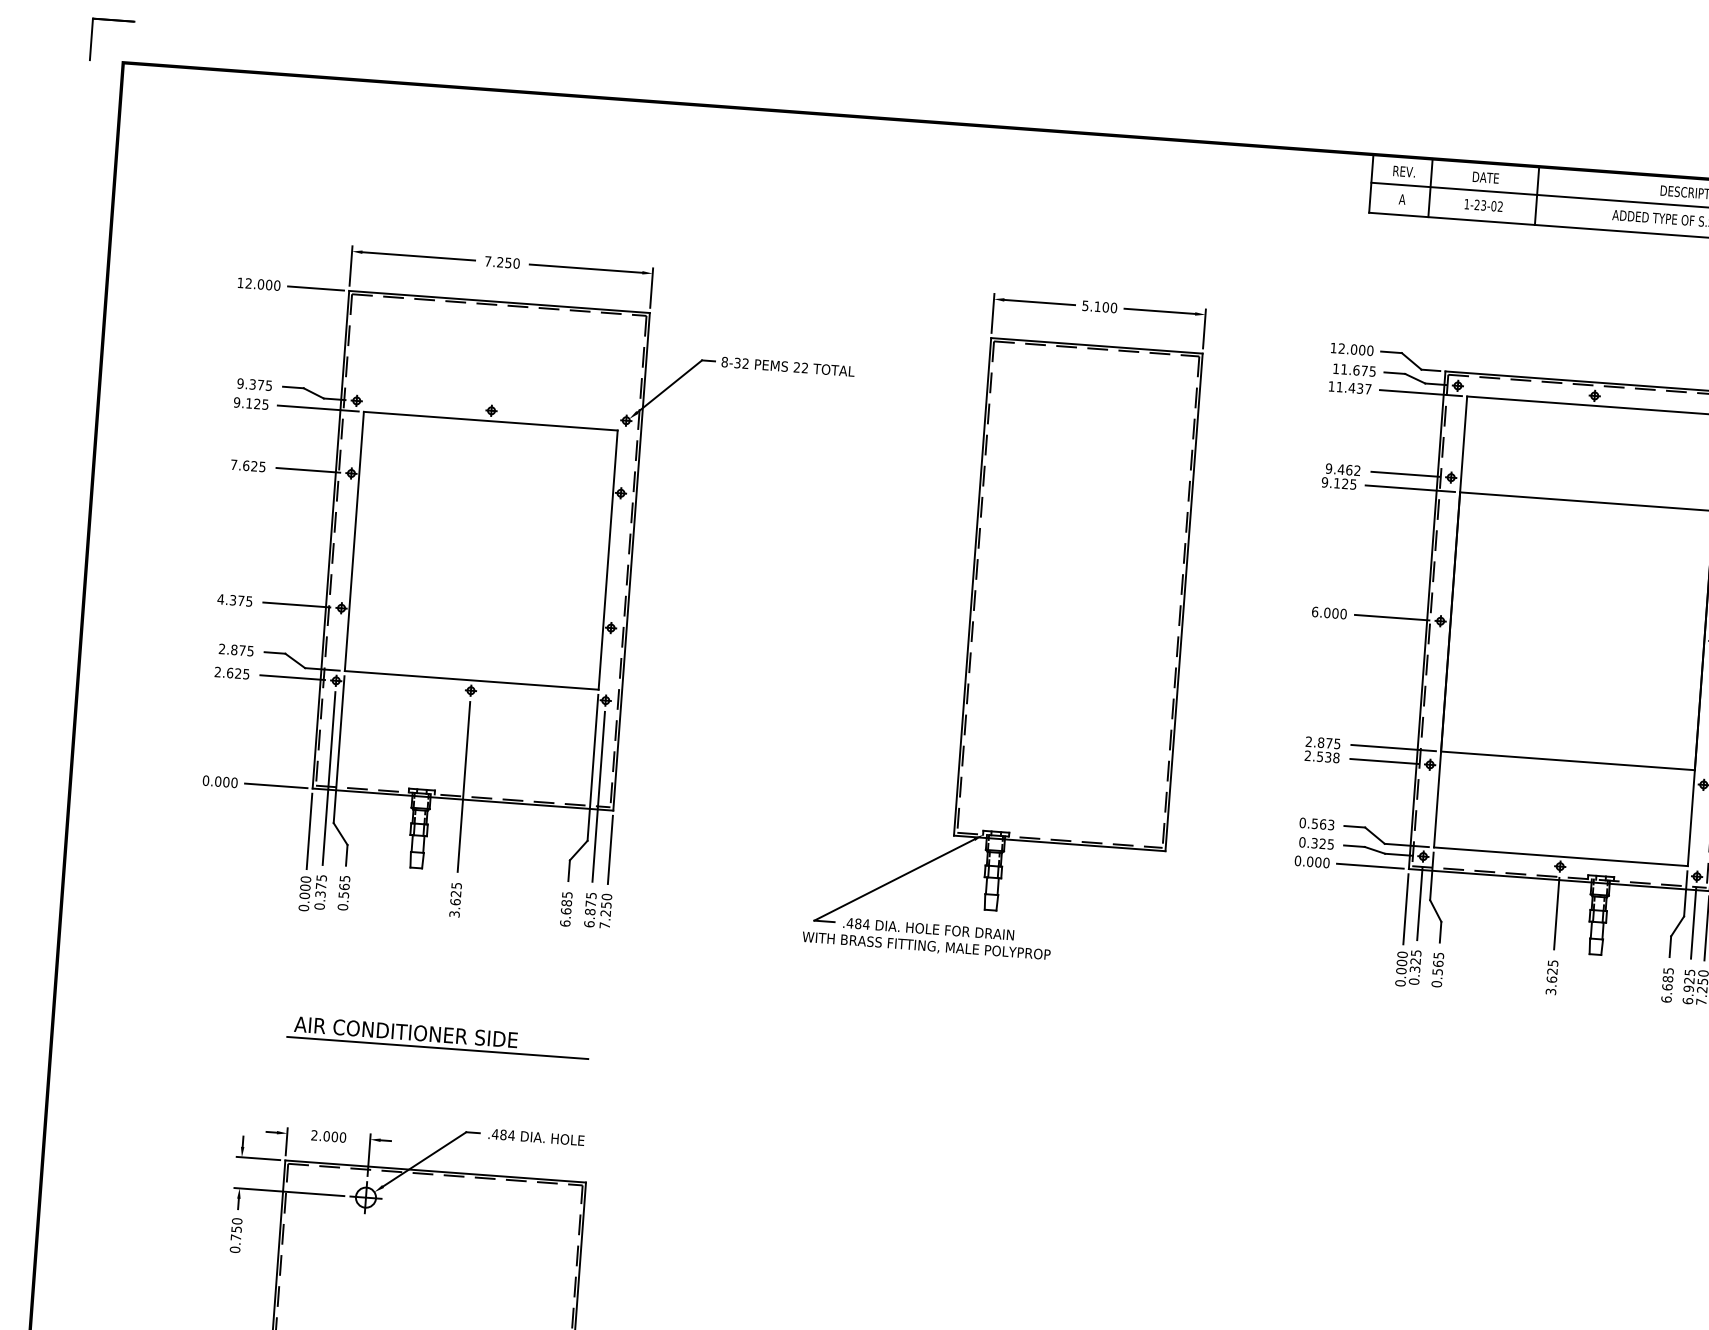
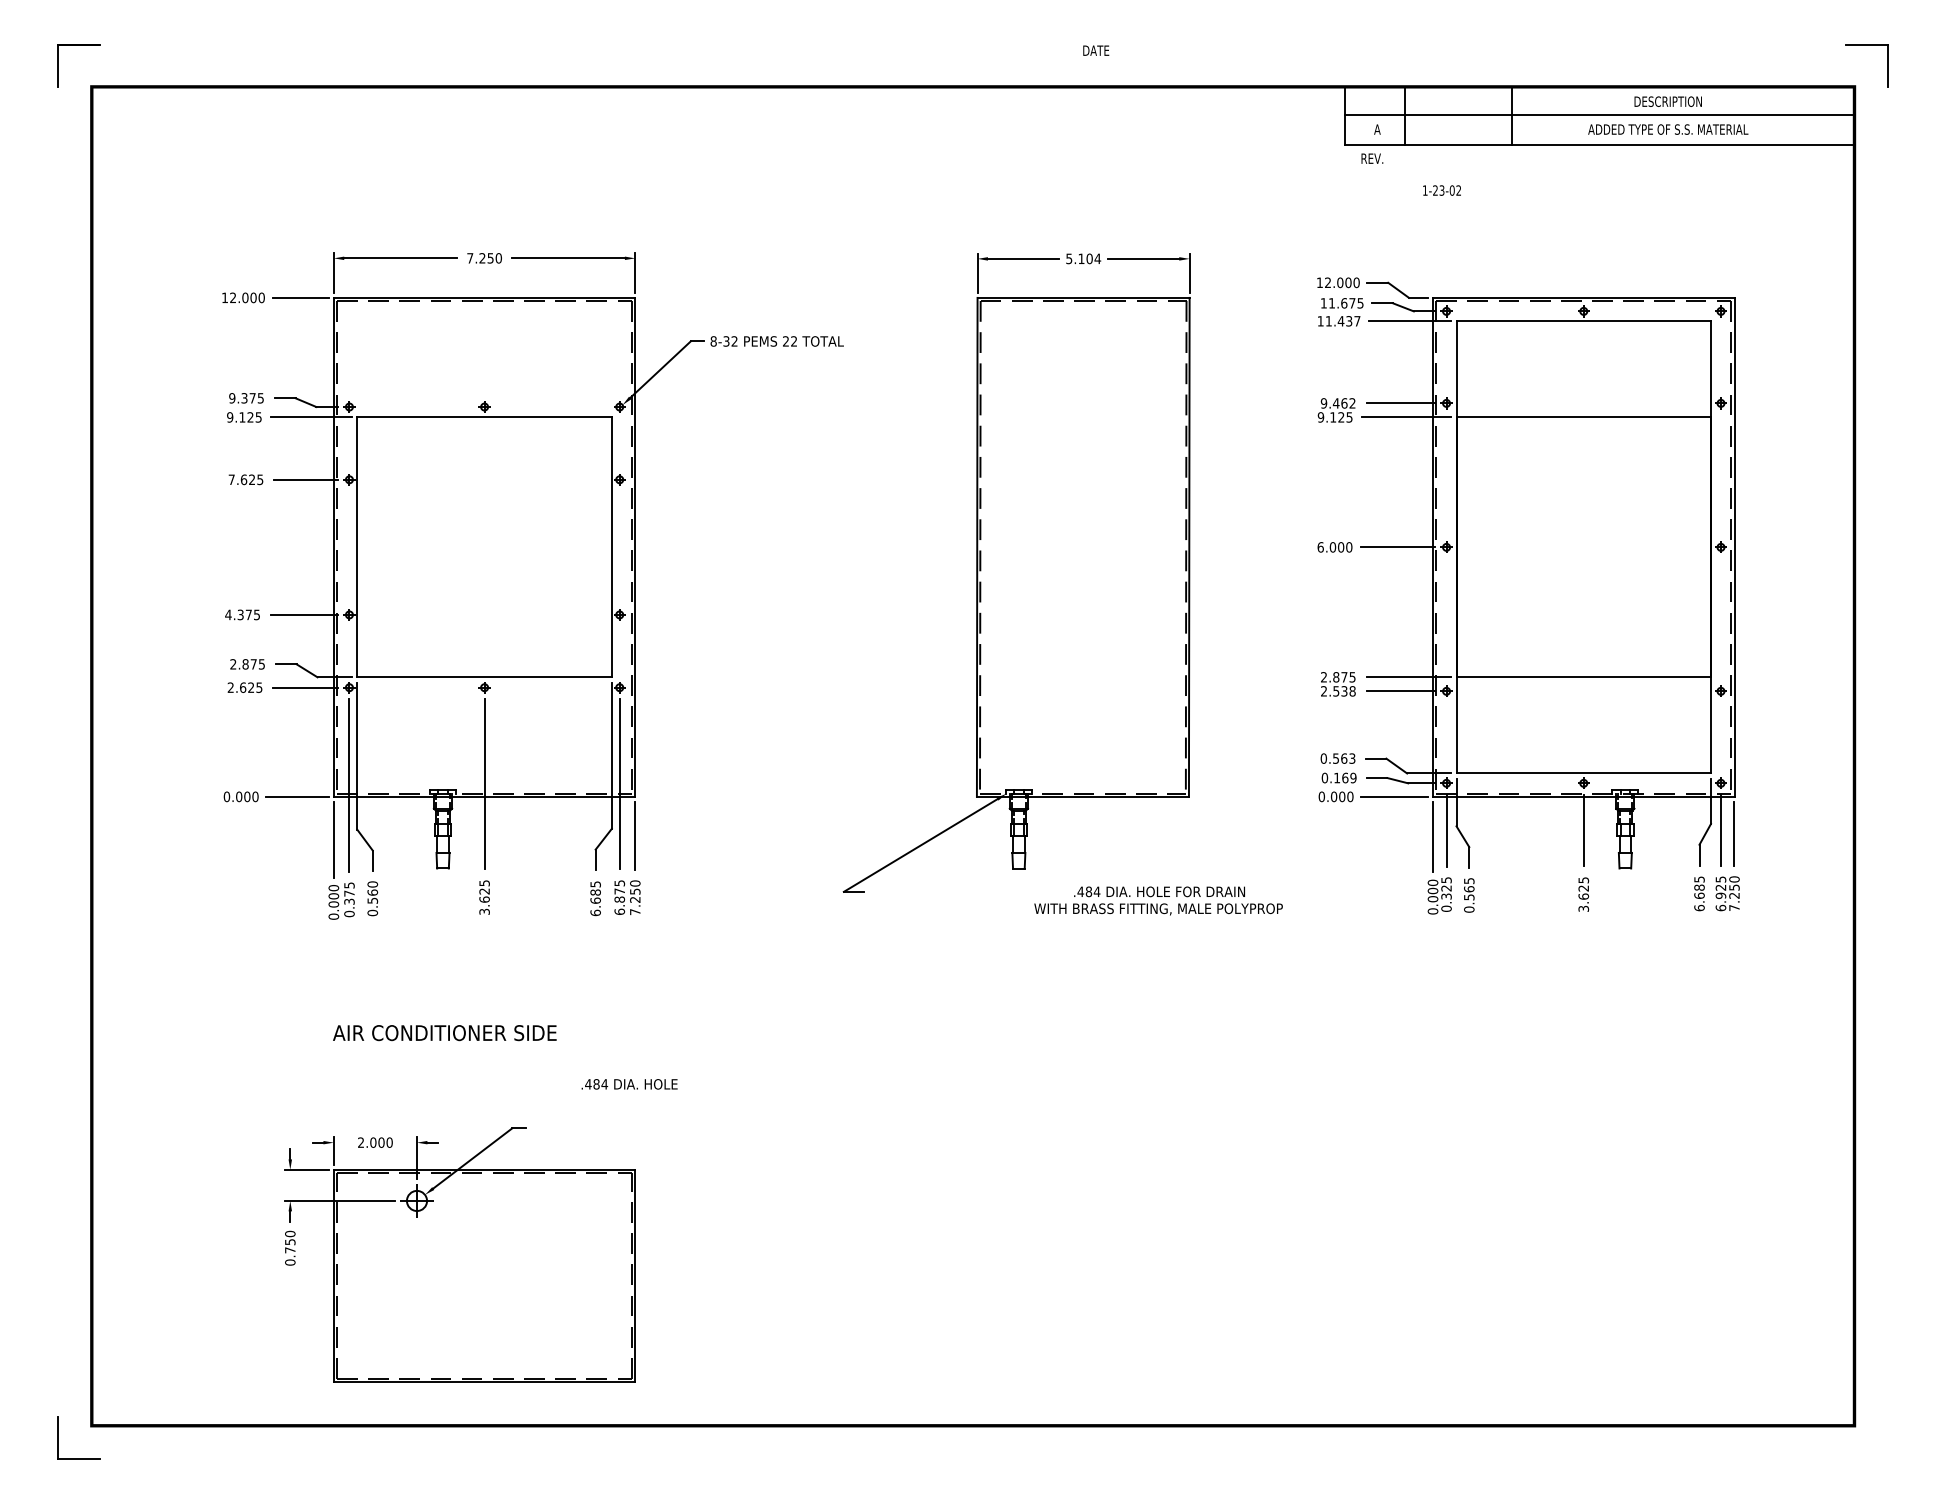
text: (1404, 171) -> (1372, 158), moved
text: (1486, 177) -> (1096, 50), moved
text: (1483, 205) -> (1441, 190), moved
text: (1113, 307) -> (1097, 258), 5.100 -> 5.104
text: (1323, 843) -> (1345, 777), 0.325 -> 0.169
text: (344, 878) -> (372, 884), 0.565 -> 0.560
text: (927, 937) -> (1158, 900), moved
line: (437, 1048) -> (477, 1046), removed
text: (536, 1137) -> (629, 1084), moved

